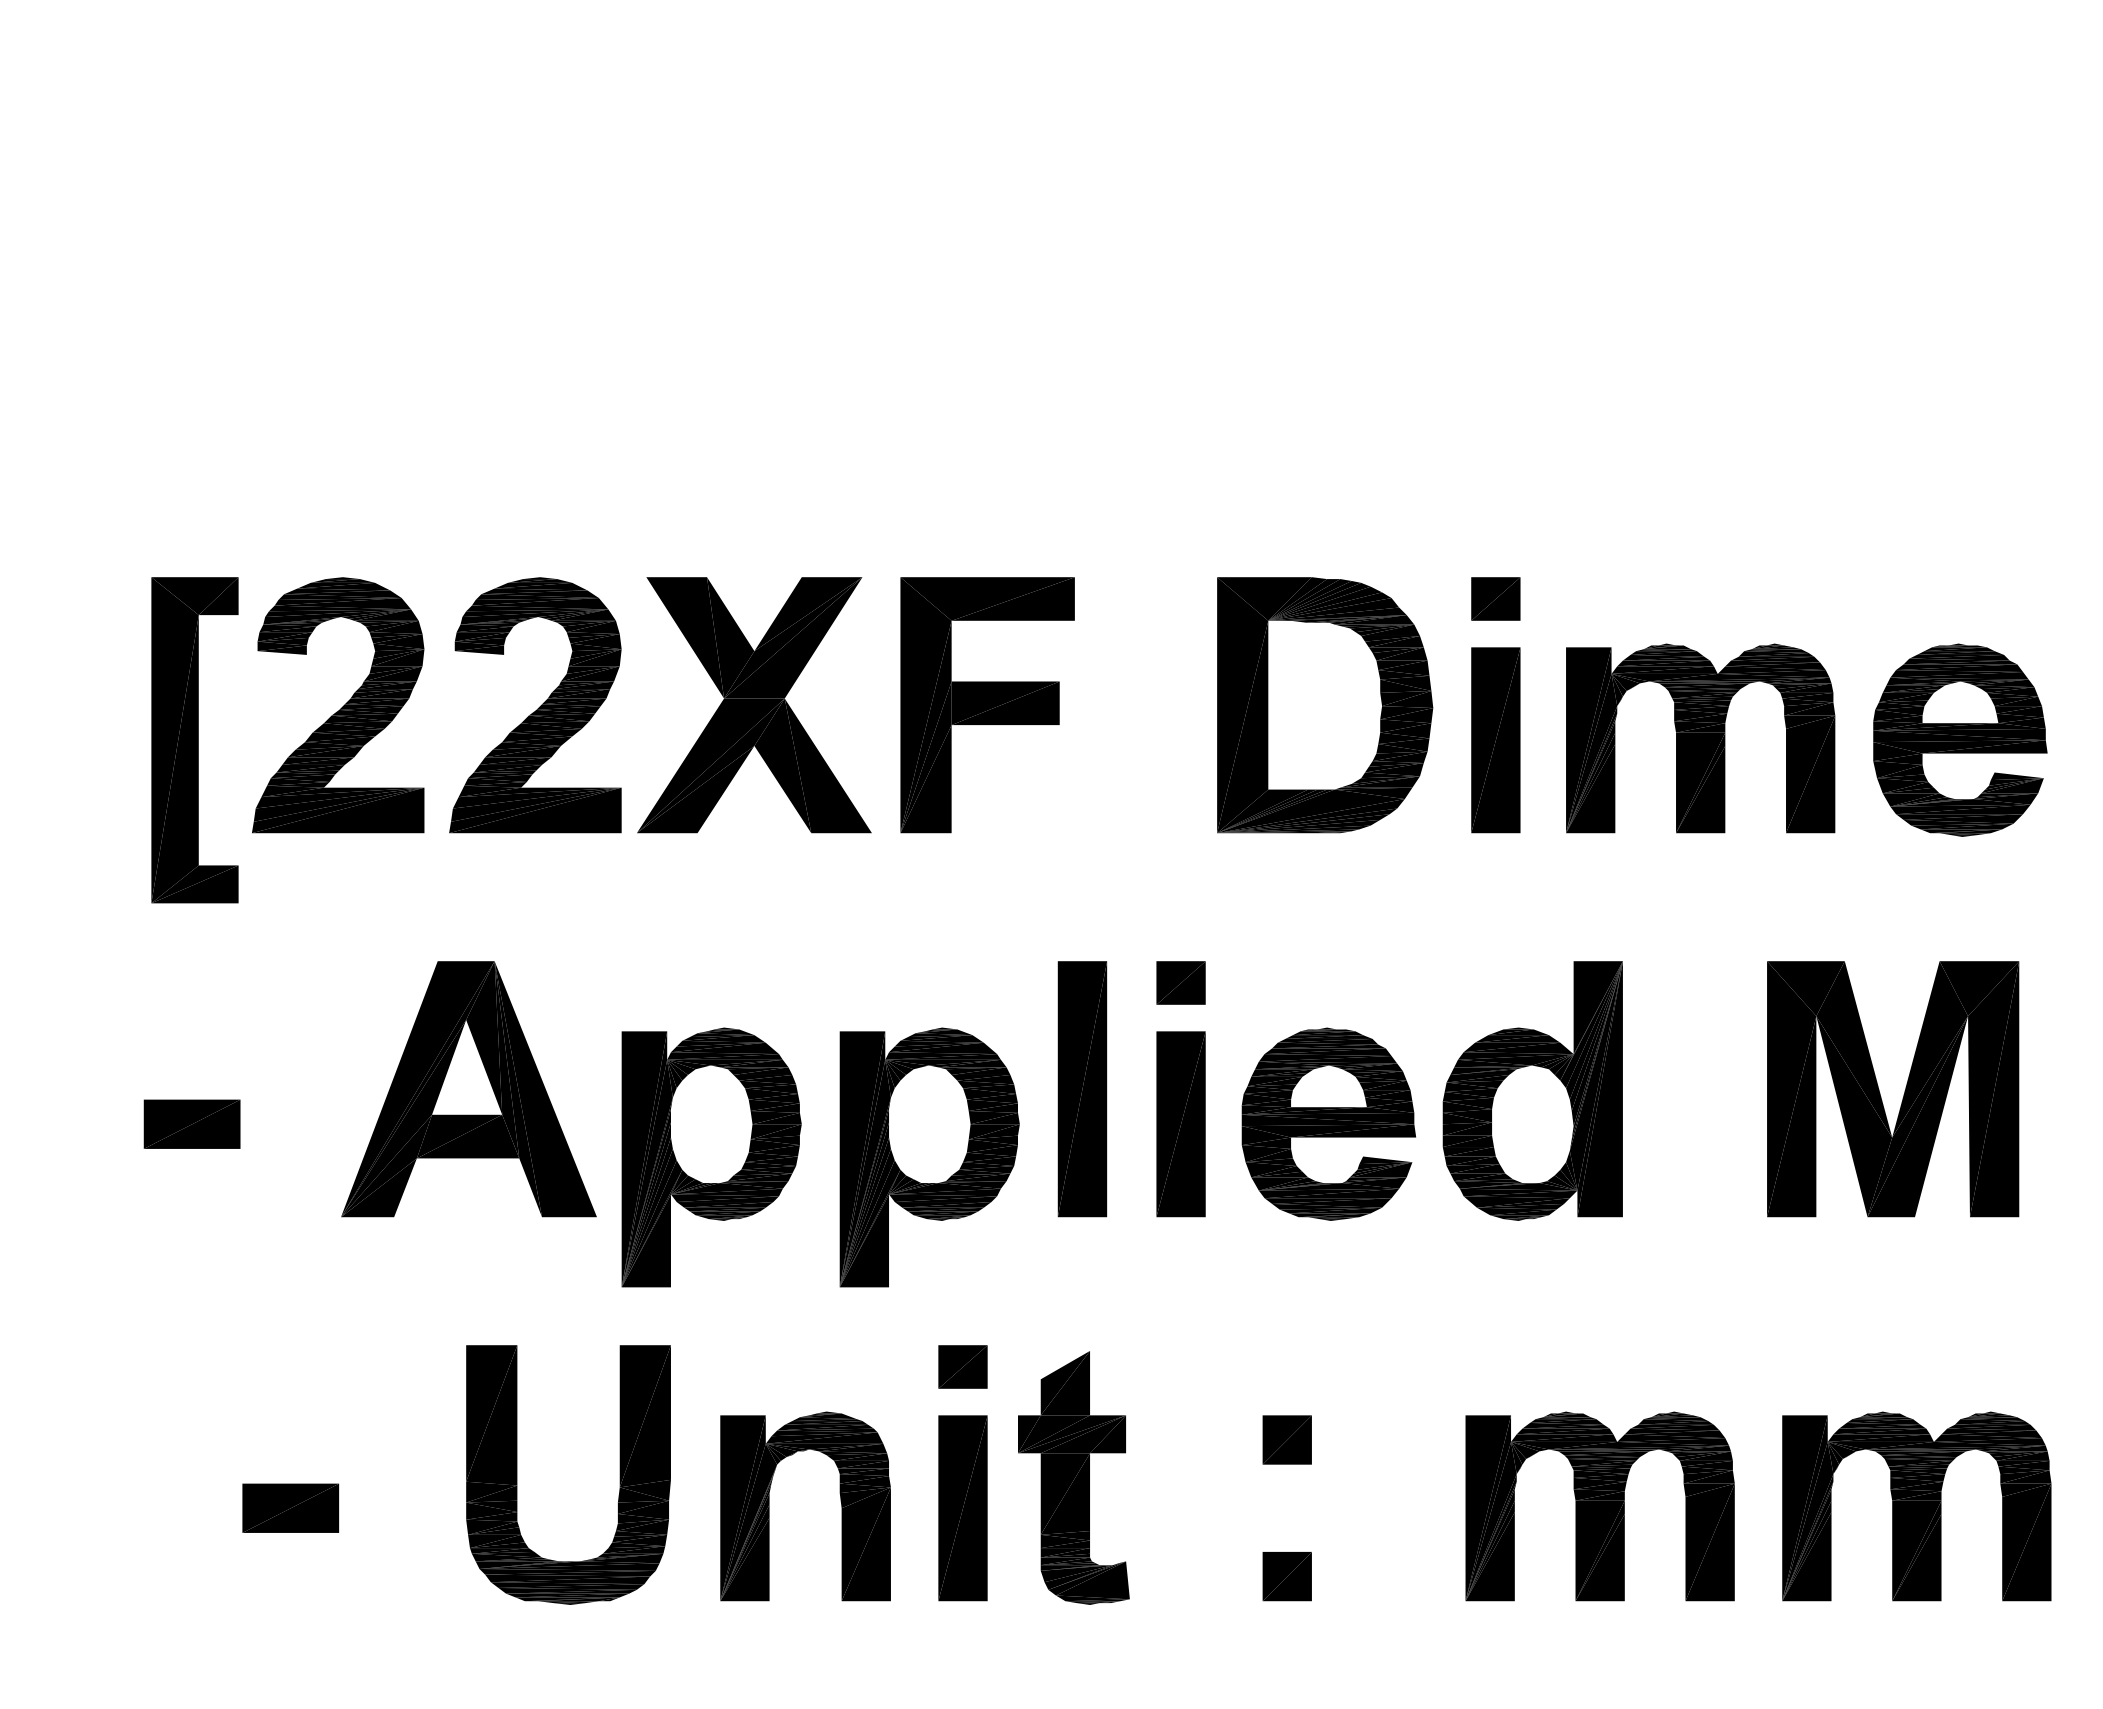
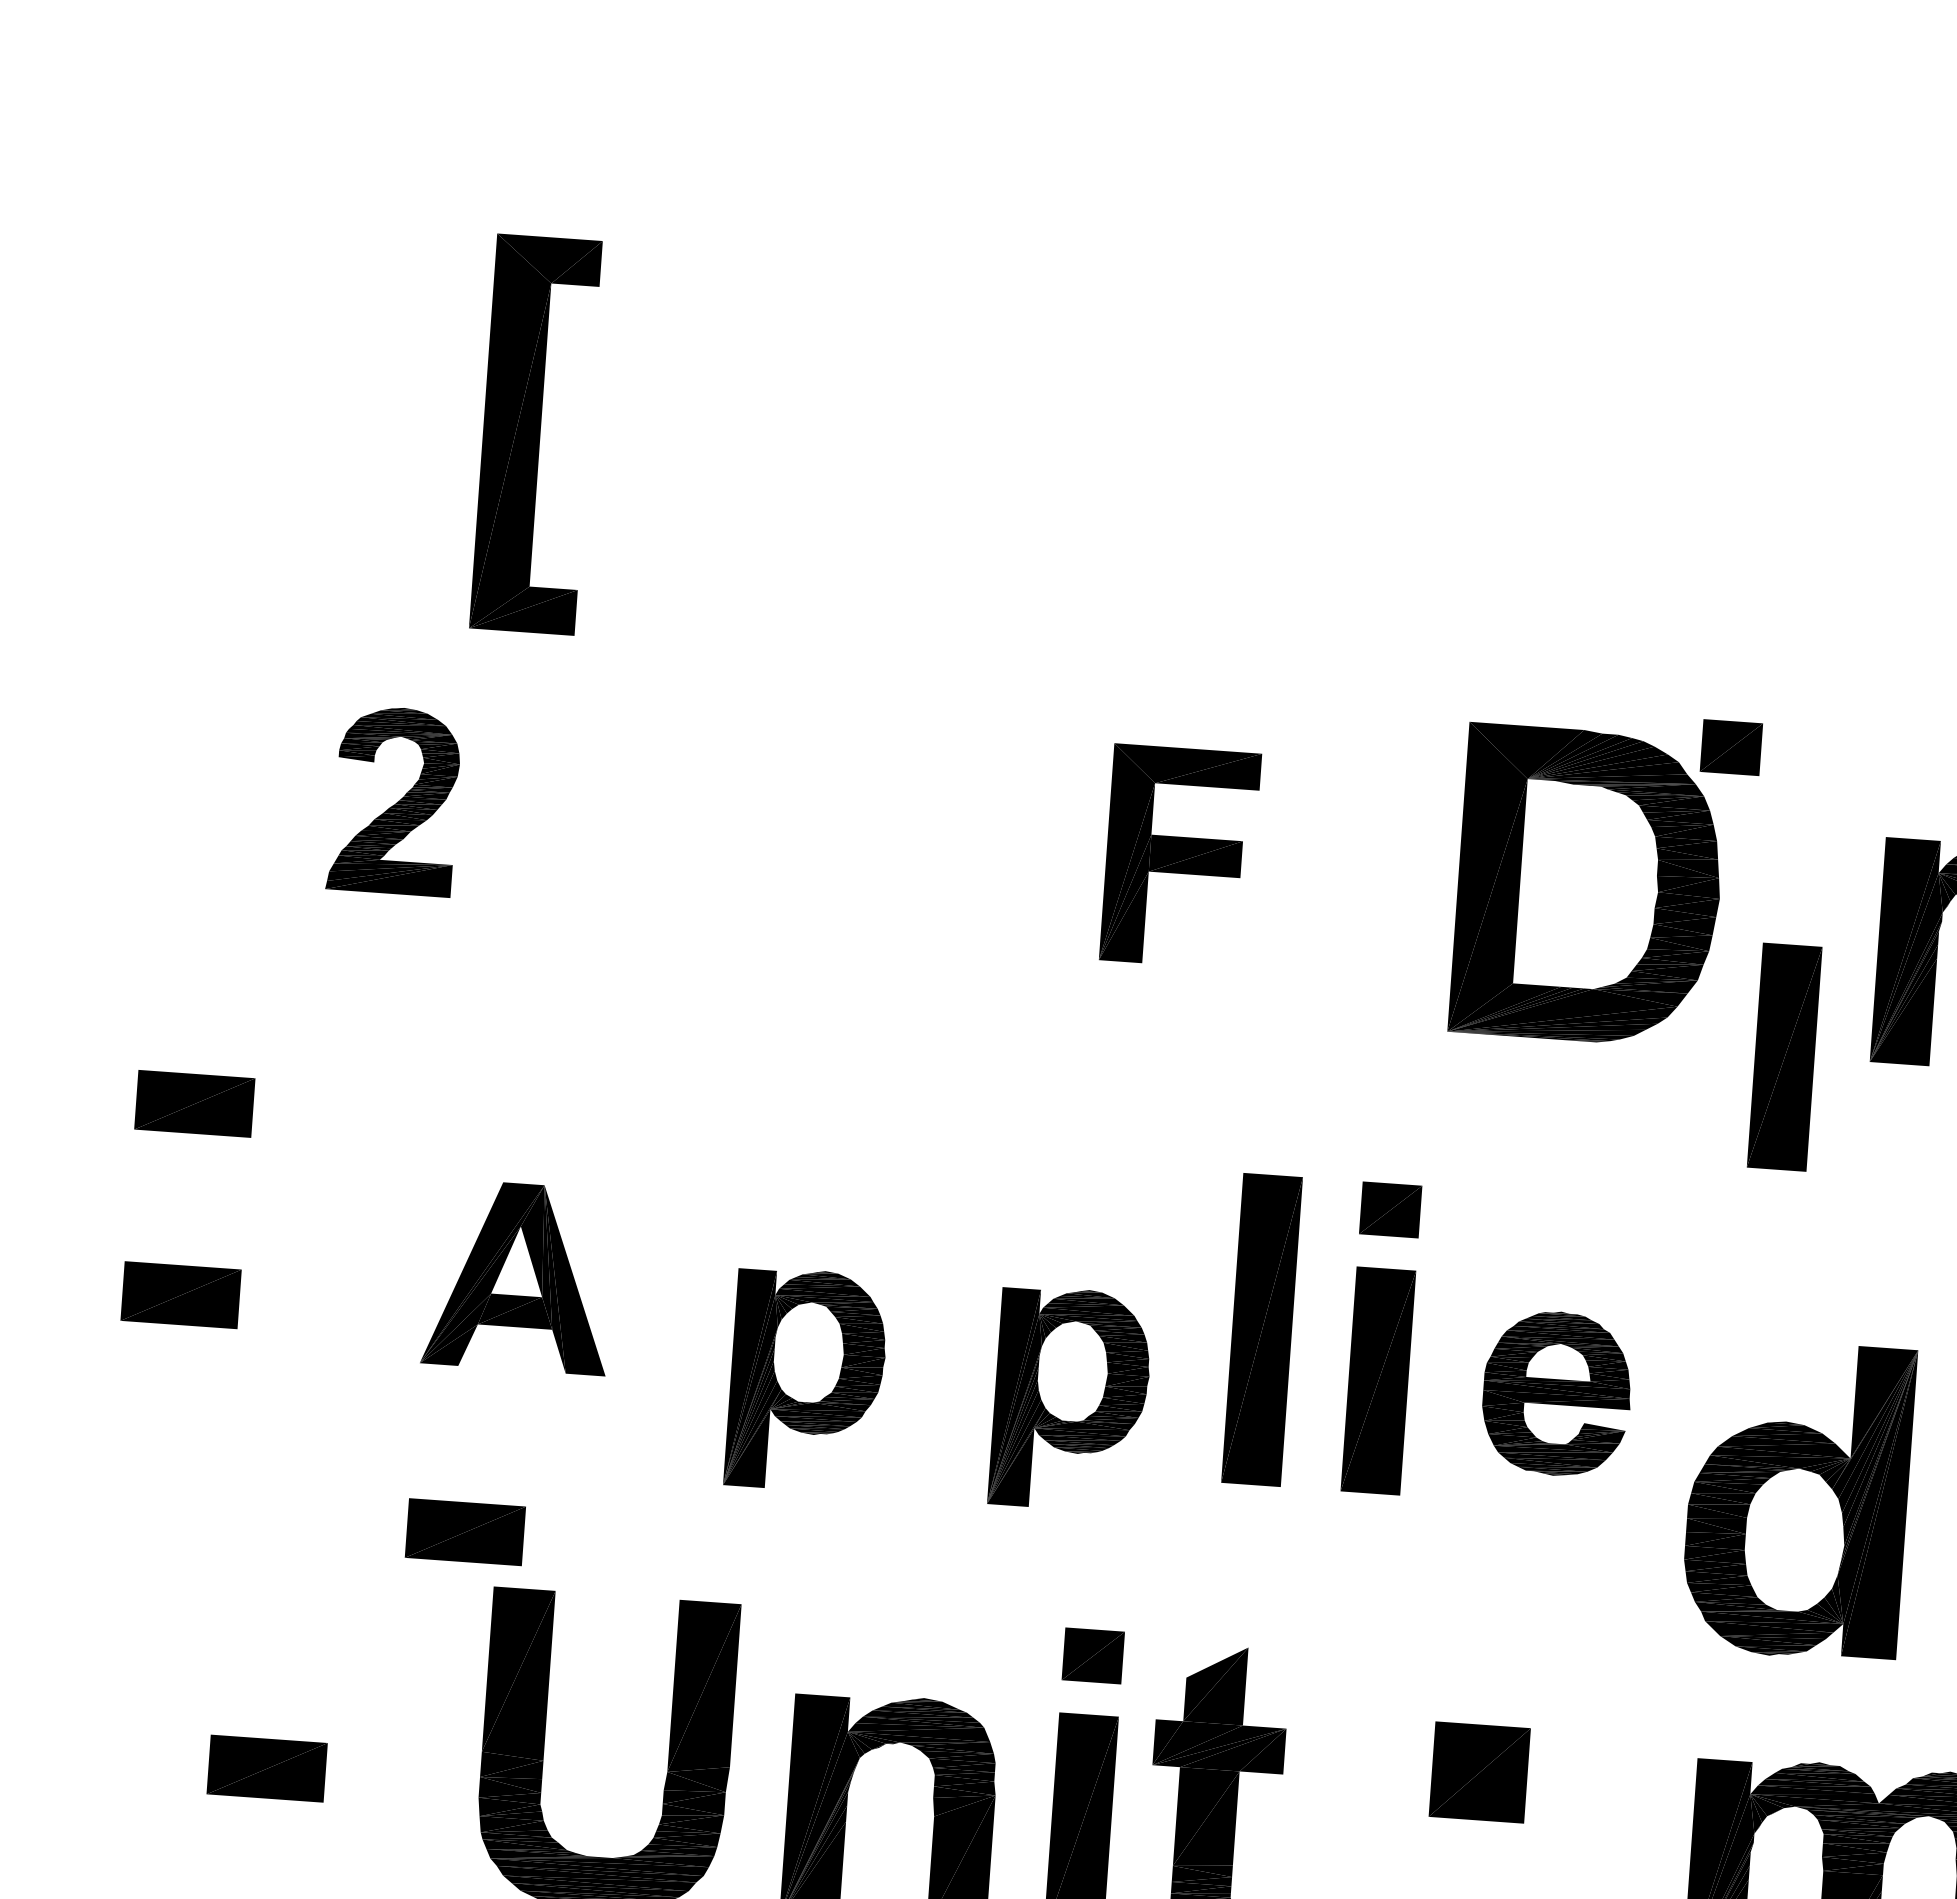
part: (1495, 598) -> (1731, 747), moved
part: (338, 705) -> (394, 800), size x0.6
part: (535, 705) -> (633, 817), removed
part: (754, 705) -> (898, 836), removed
part: (987, 705) -> (1180, 857), size x0.7
part: (194, 740) -> (535, 434), moved
part: (1495, 740) -> (1784, 1057), moved
part: (191, 965) -> (194, 1102), added
part: (468, 1089) -> (518, 1277), size x0.6
part: (1532, 1090) -> (1797, 1498), moved
part: (1328, 1123) -> (1556, 1392), size x0.7
part: (711, 1157) -> (807, 1380), size x0.7
part: (929, 1157) -> (1070, 1399), size x0.7
part: (439, 1301) -> (465, 1531), added
part: (1286, 1439) -> (1478, 1771), size x1.6

